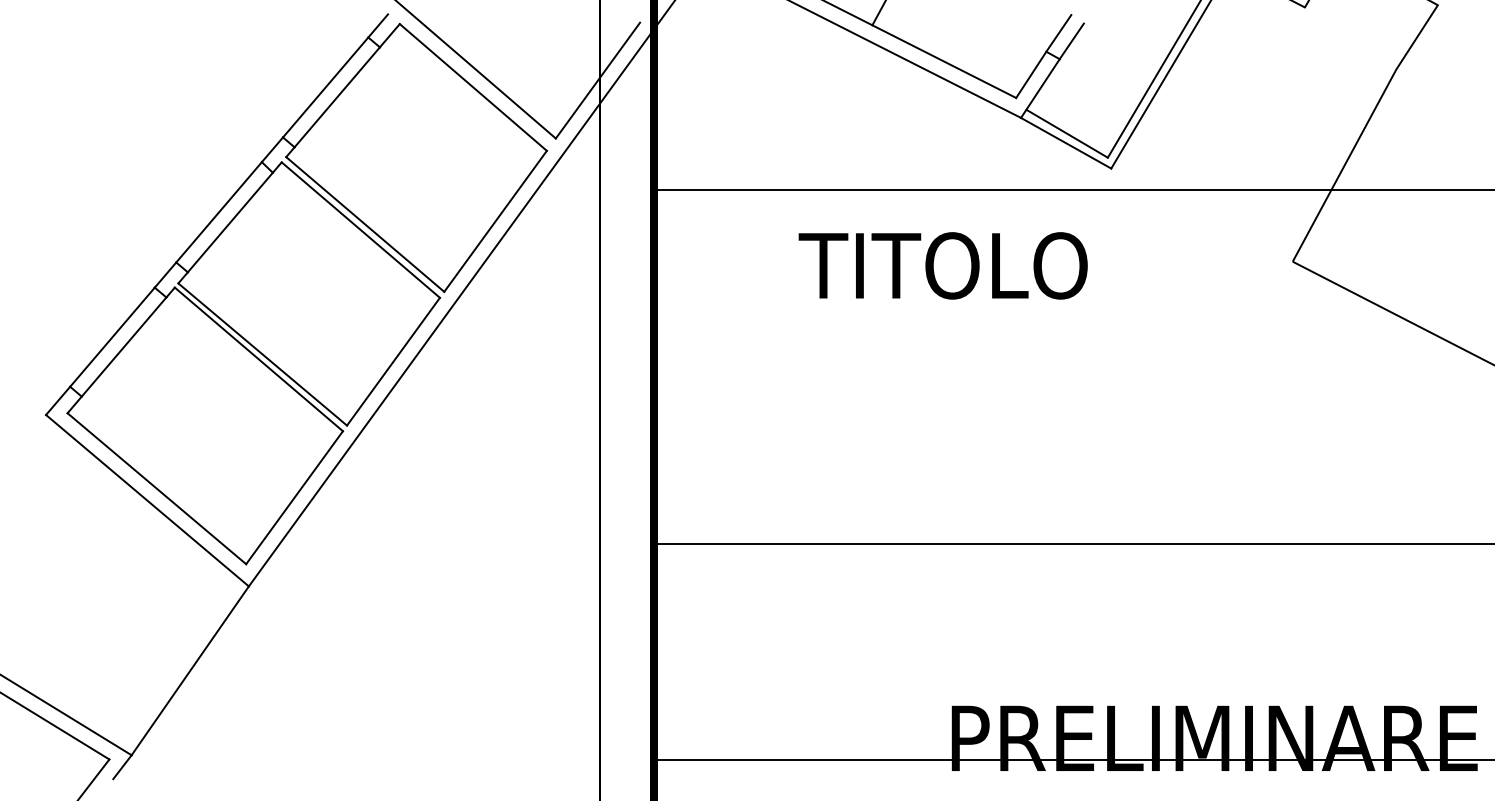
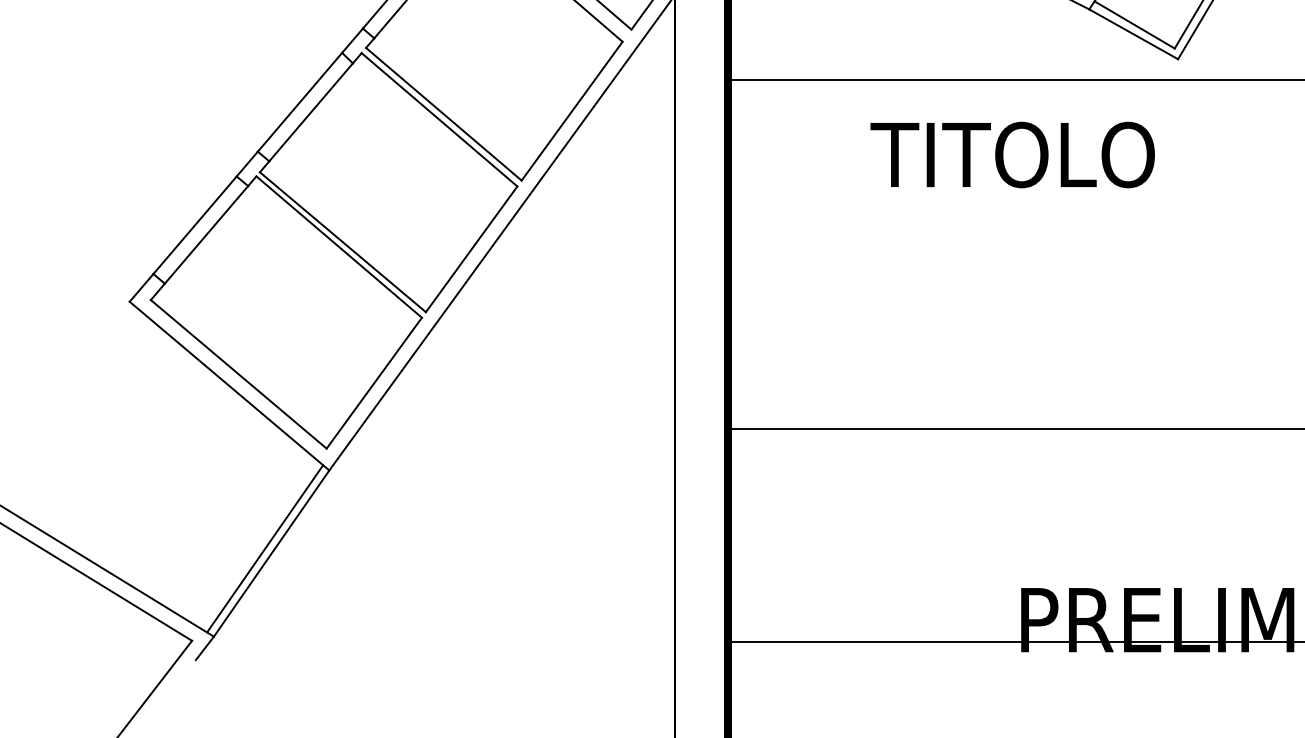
line: (183, 666) -> (264, 549), added

